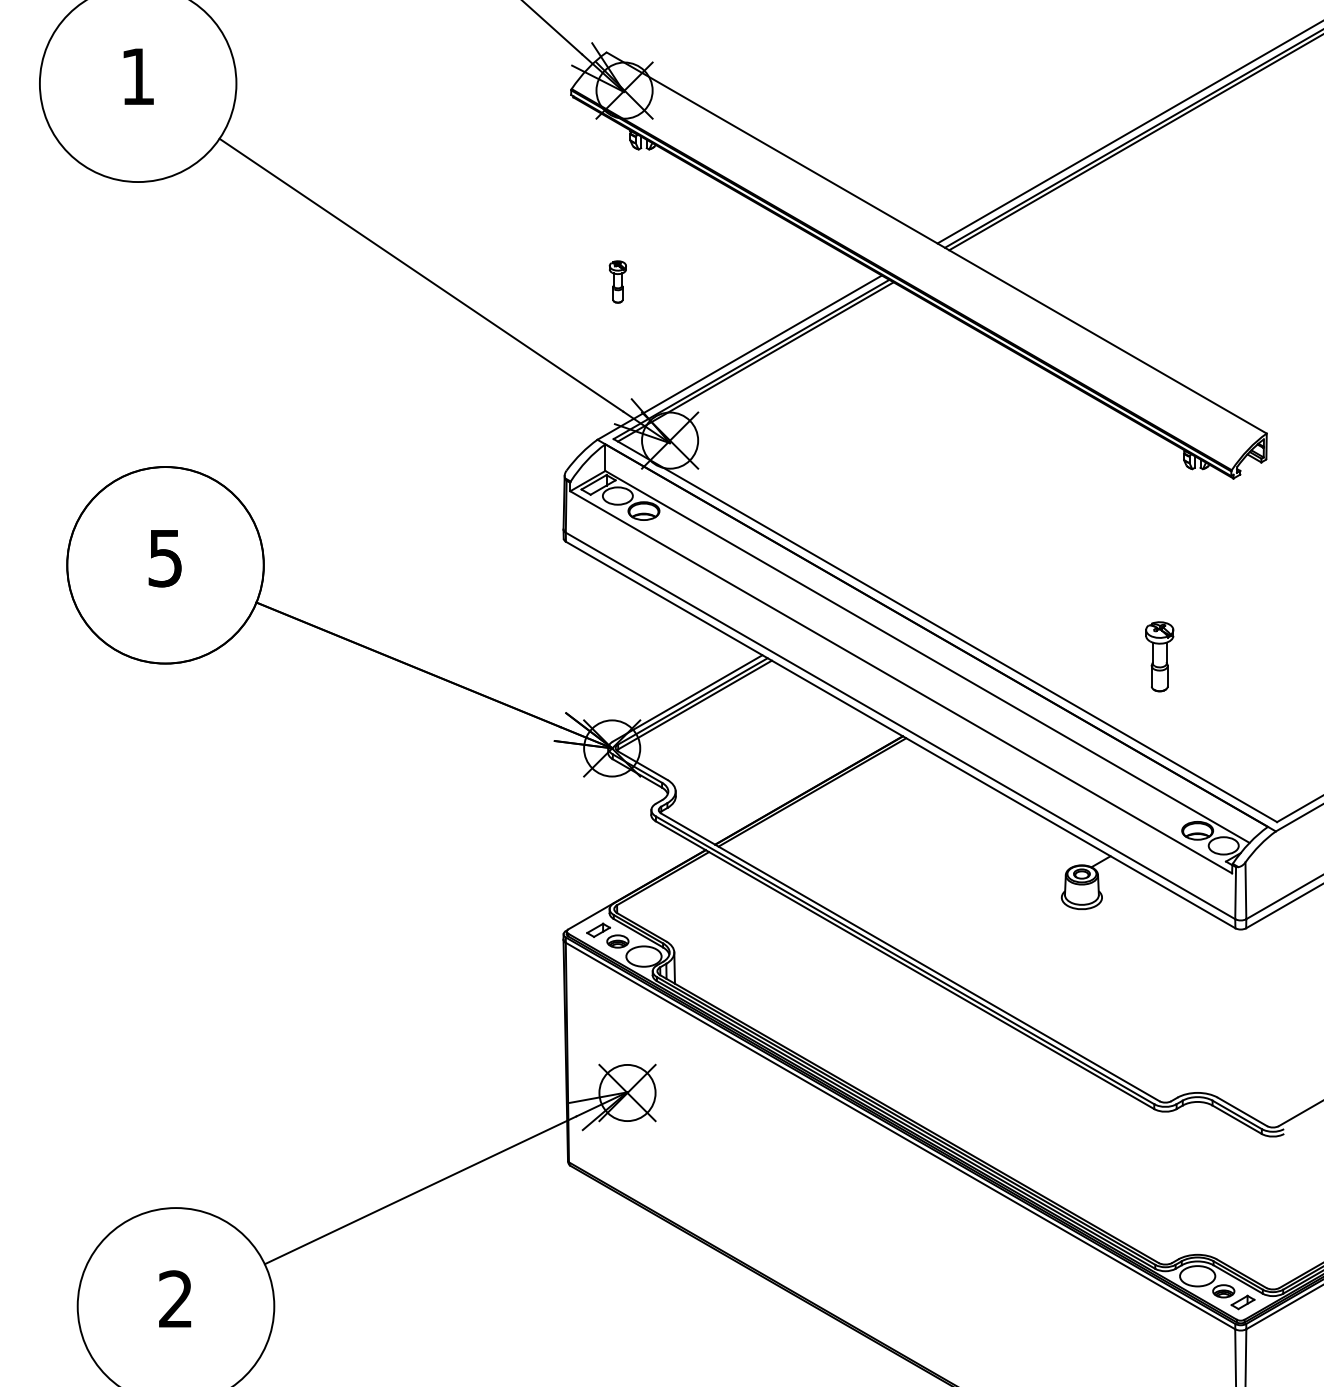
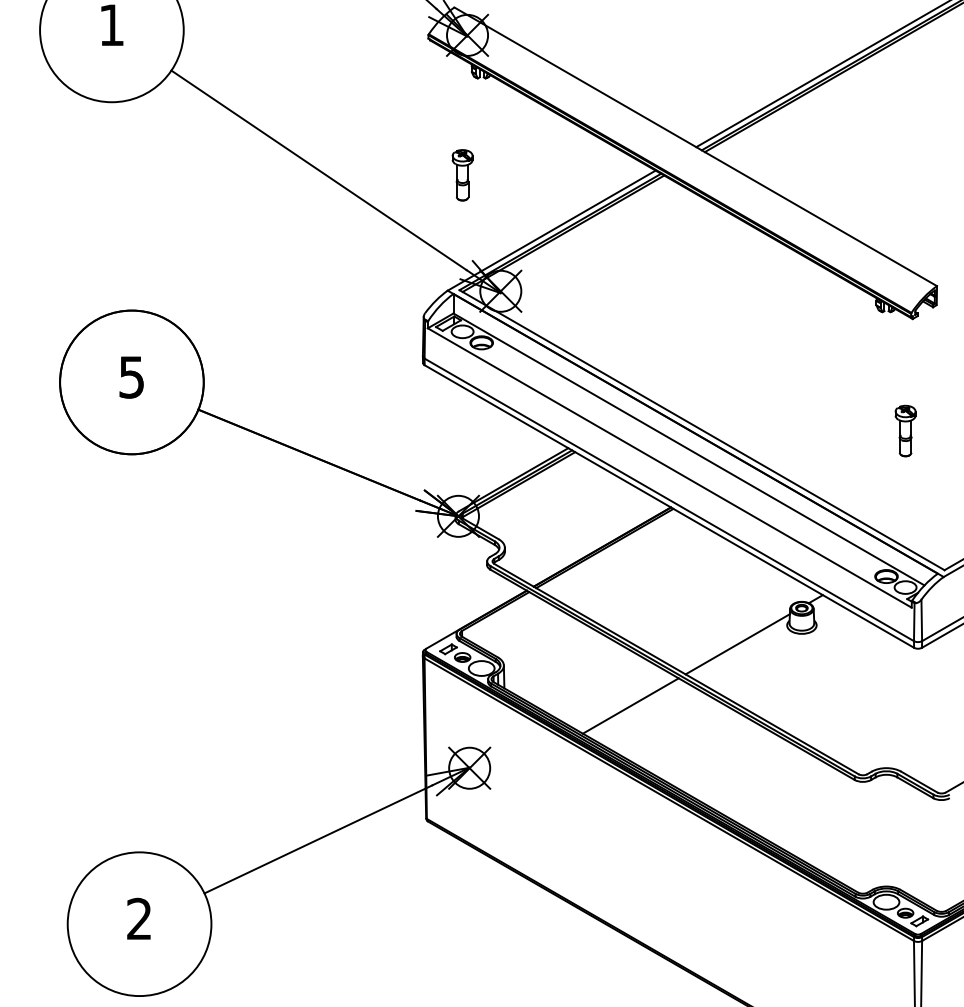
part: (617, 281) -> (462, 174), size x1.67
part: (1159, 656) -> (905, 430), moved
line: (993, 923) -> (737, 644), added
line: (847, 1007) -> (630, 705), added

